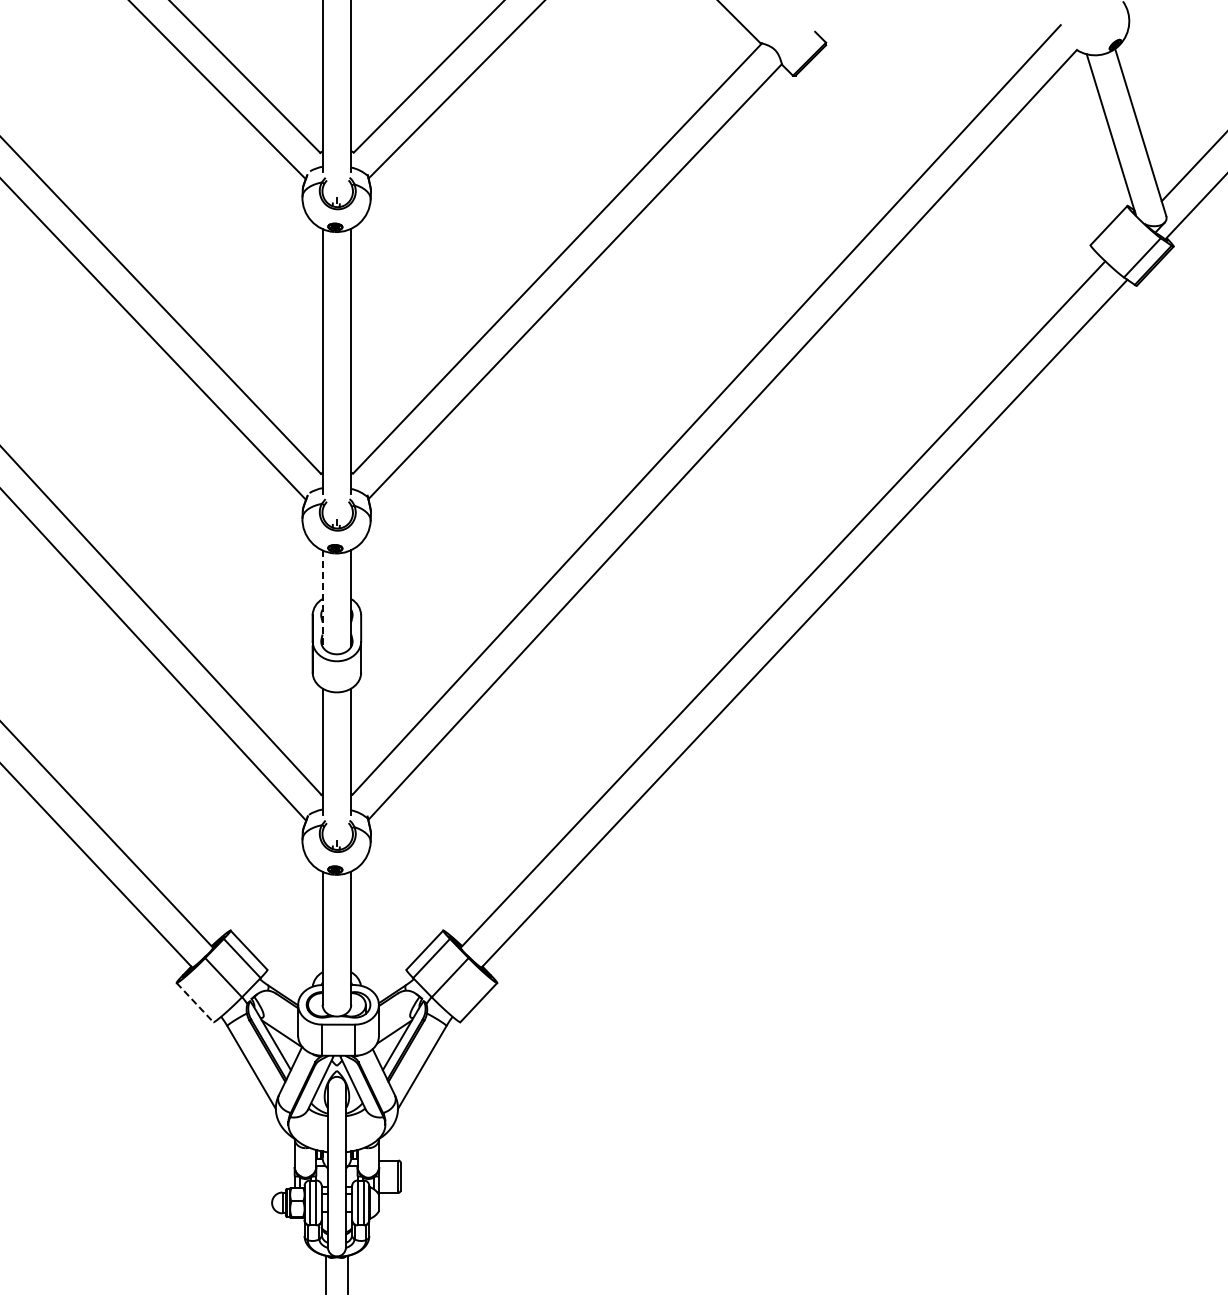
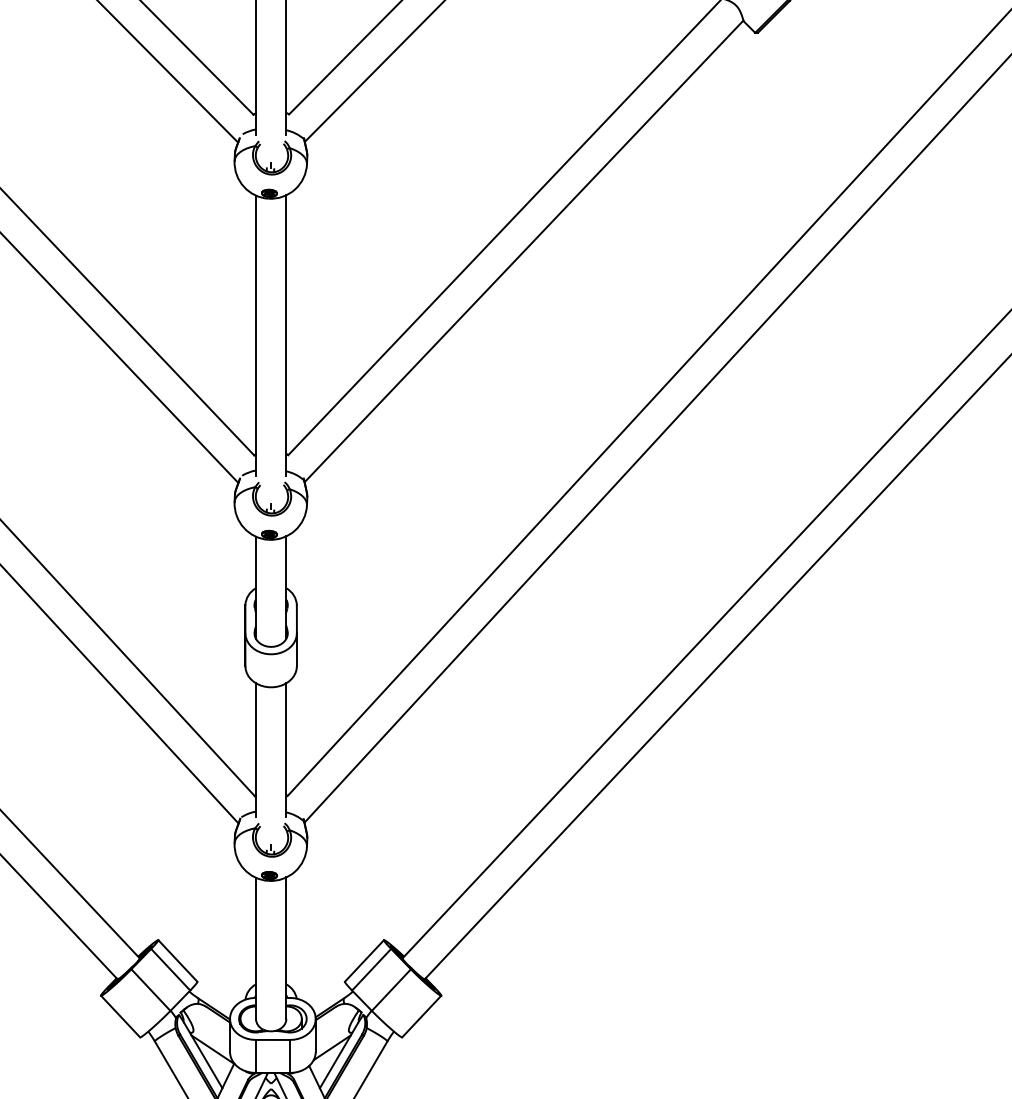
line: (322, 599) -> (255, 588), dashed -> solid
line: (195, 1002) -> (121, 1016), dashed -> solid

